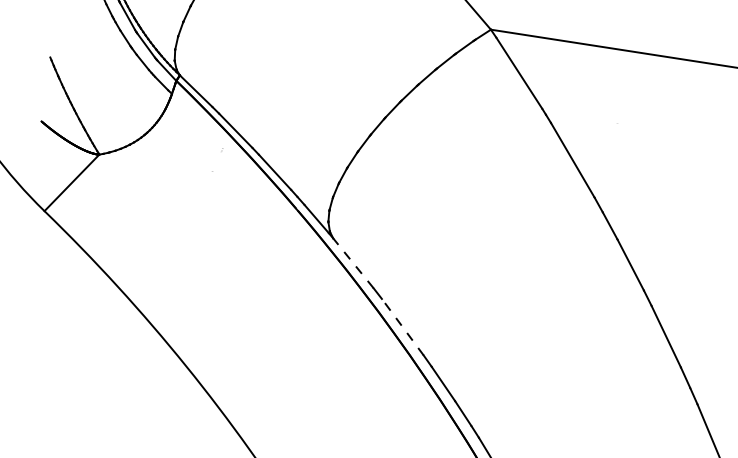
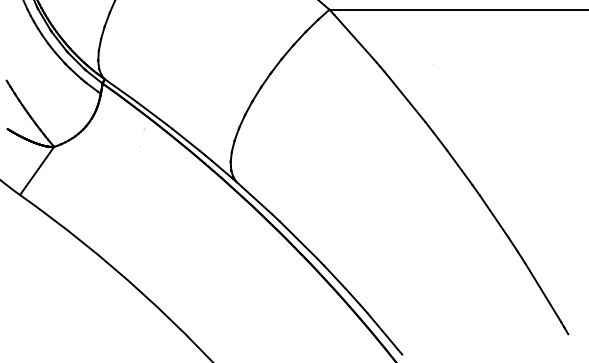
line: (353, 262) -> (254, 197), dashed -> solid
line: (403, 326) -> (298, 239), dashed -> solid

